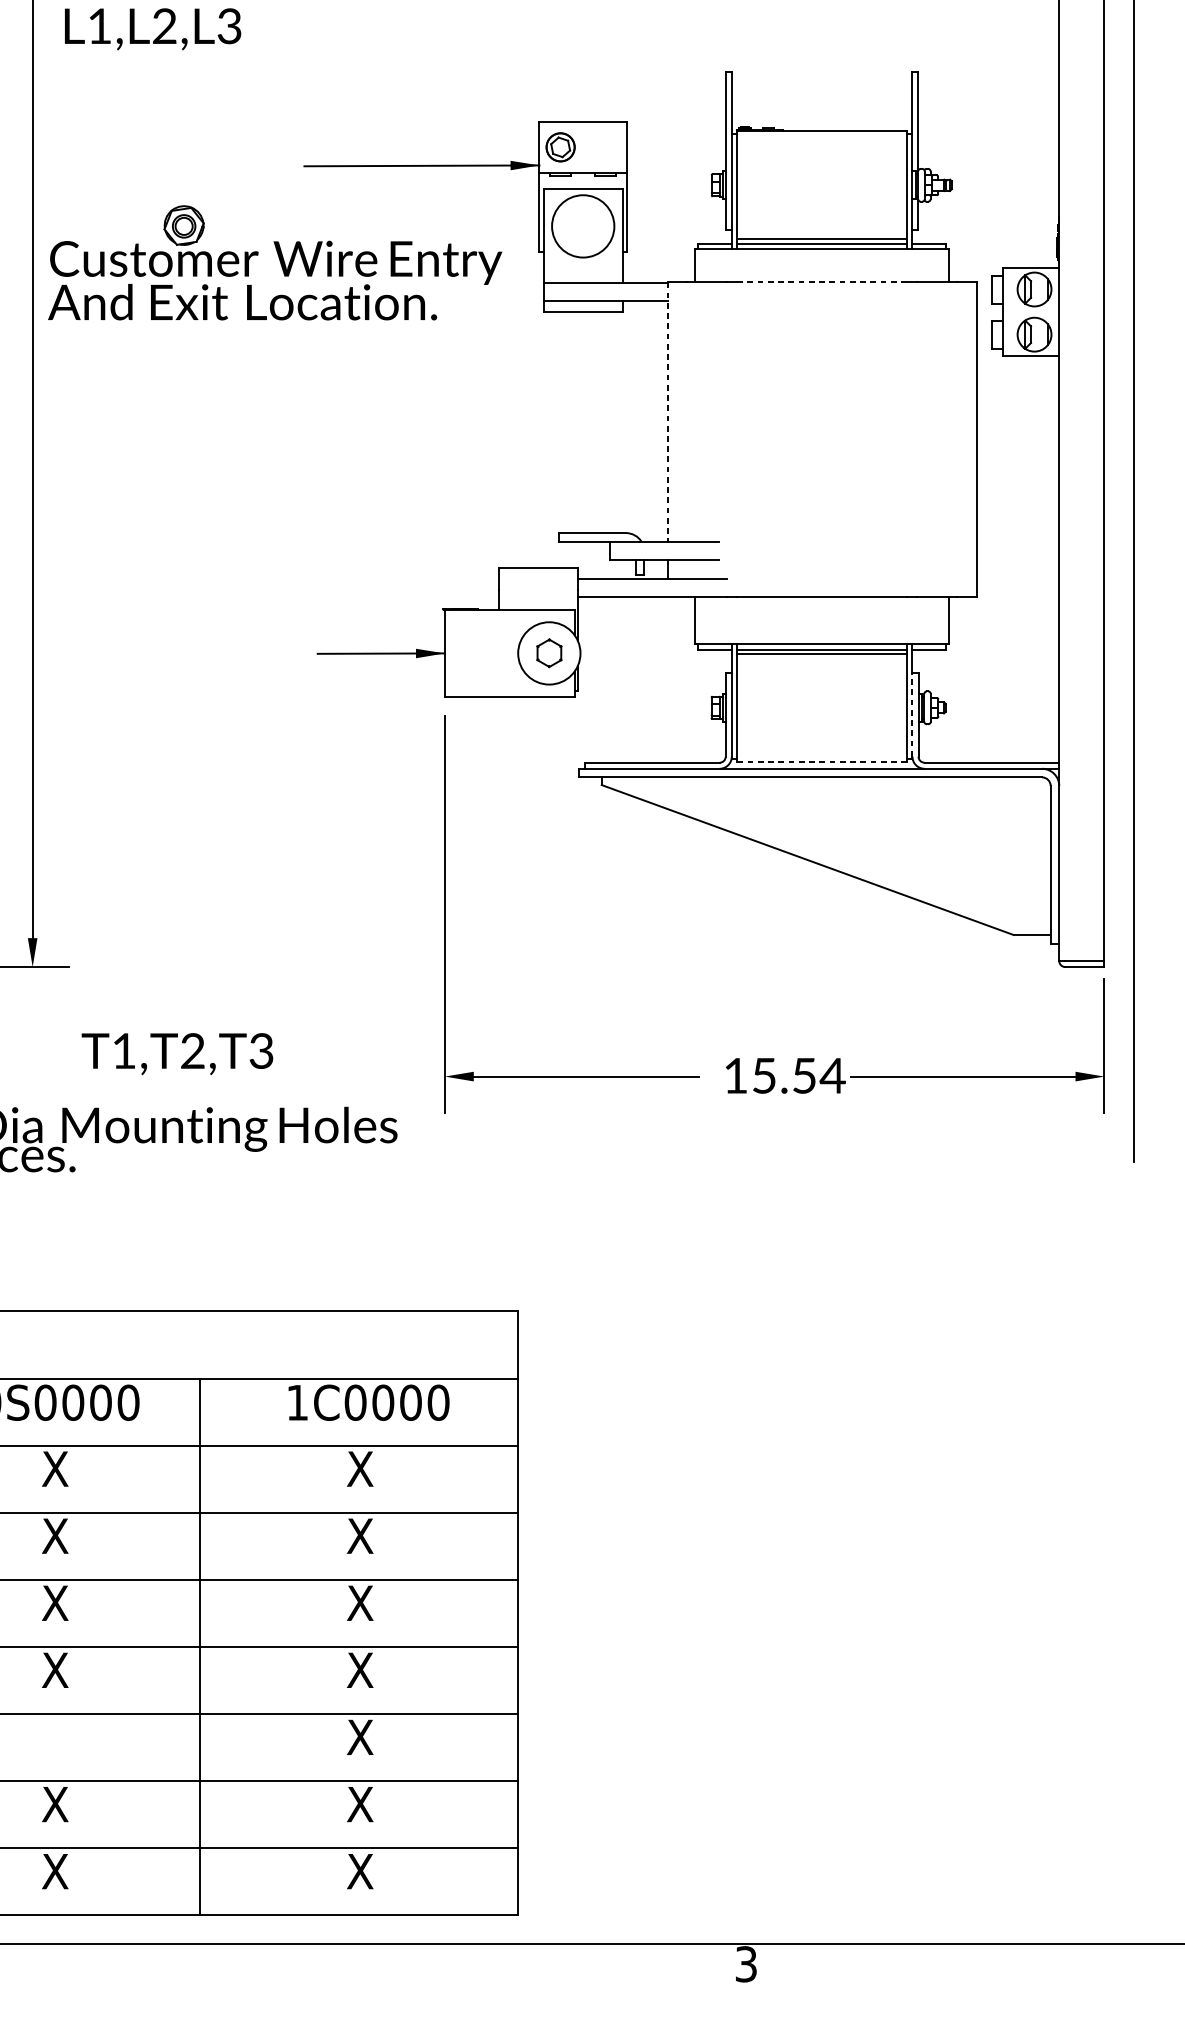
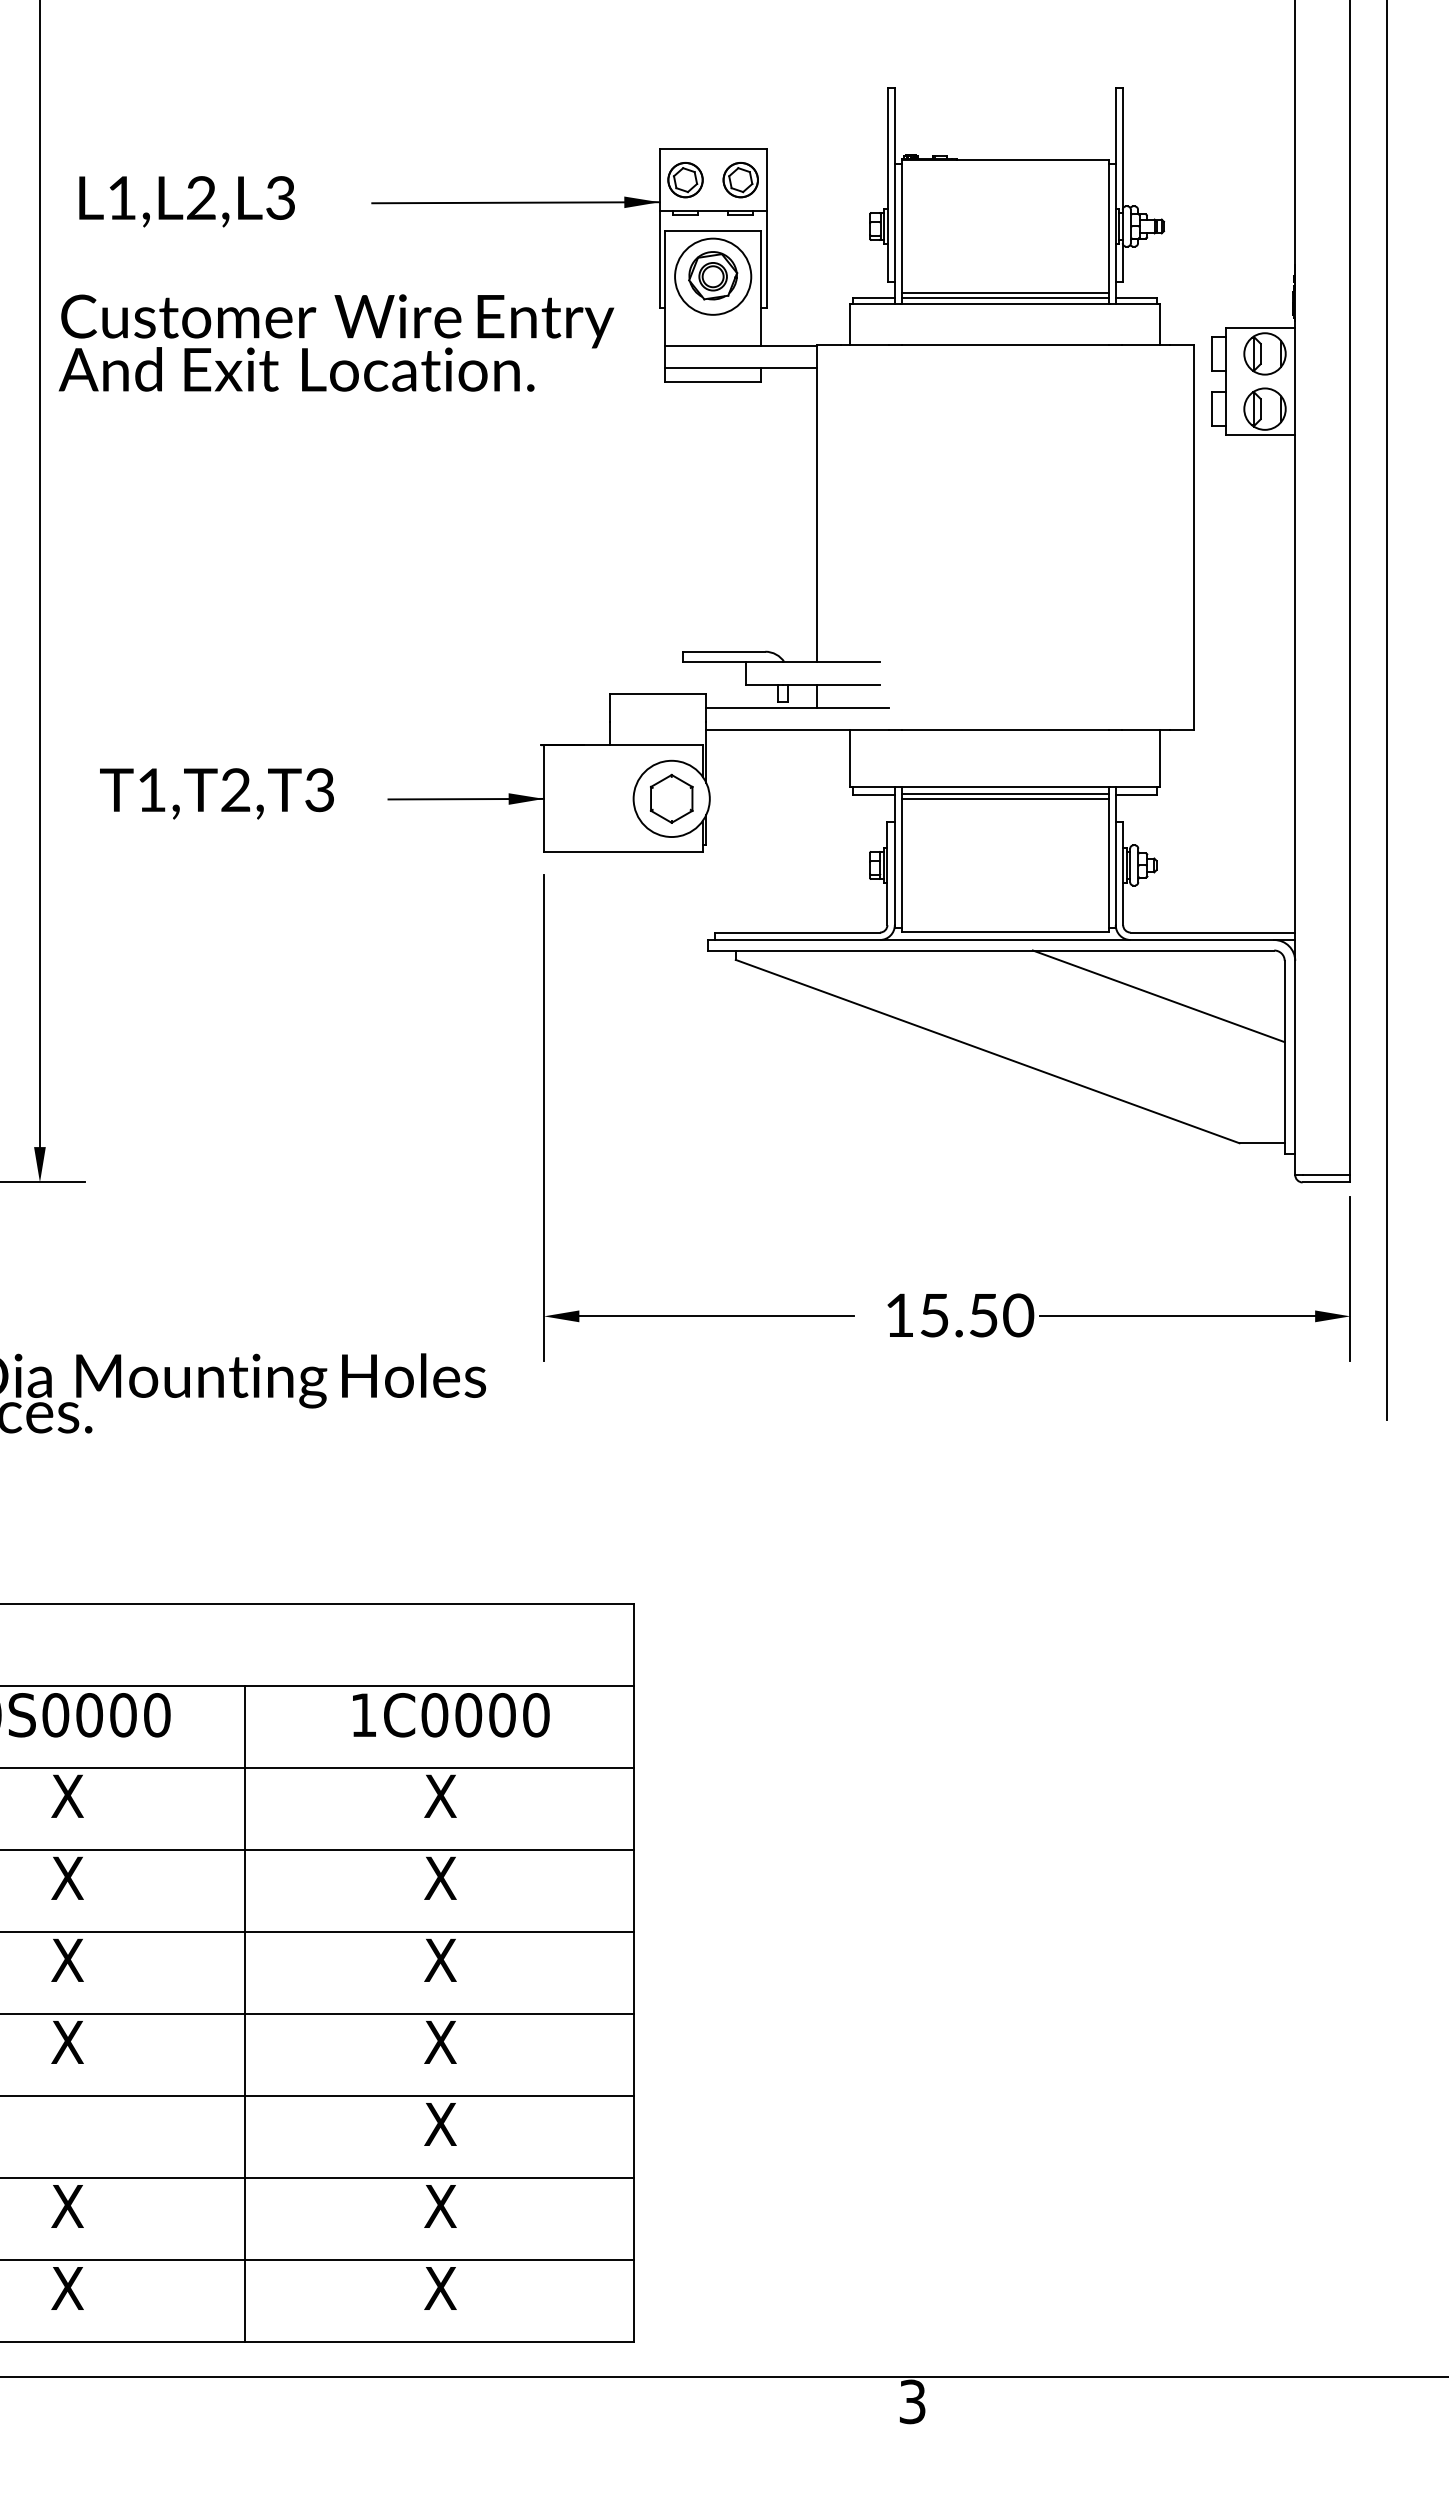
text: (152, 29) -> (186, 201), moved
part: (605, 147) -> (740, 180), added
part: (184, 225) -> (713, 275), moved
line: (822, 282) -> (1005, 345), dashed -> solid
line: (667, 412) -> (816, 504), dashed -> solid
part: (549, 653) -> (671, 798), size x1.43
line: (912, 714) -> (1115, 873), dashed -> solid
line: (822, 761) -> (1005, 931), dashed -> solid
line: (947, 815) -> (1158, 996), added
text: (177, 1053) -> (216, 793), moved
text: (832, 1075) -> (1018, 1315), 15.54 -> 15.50

